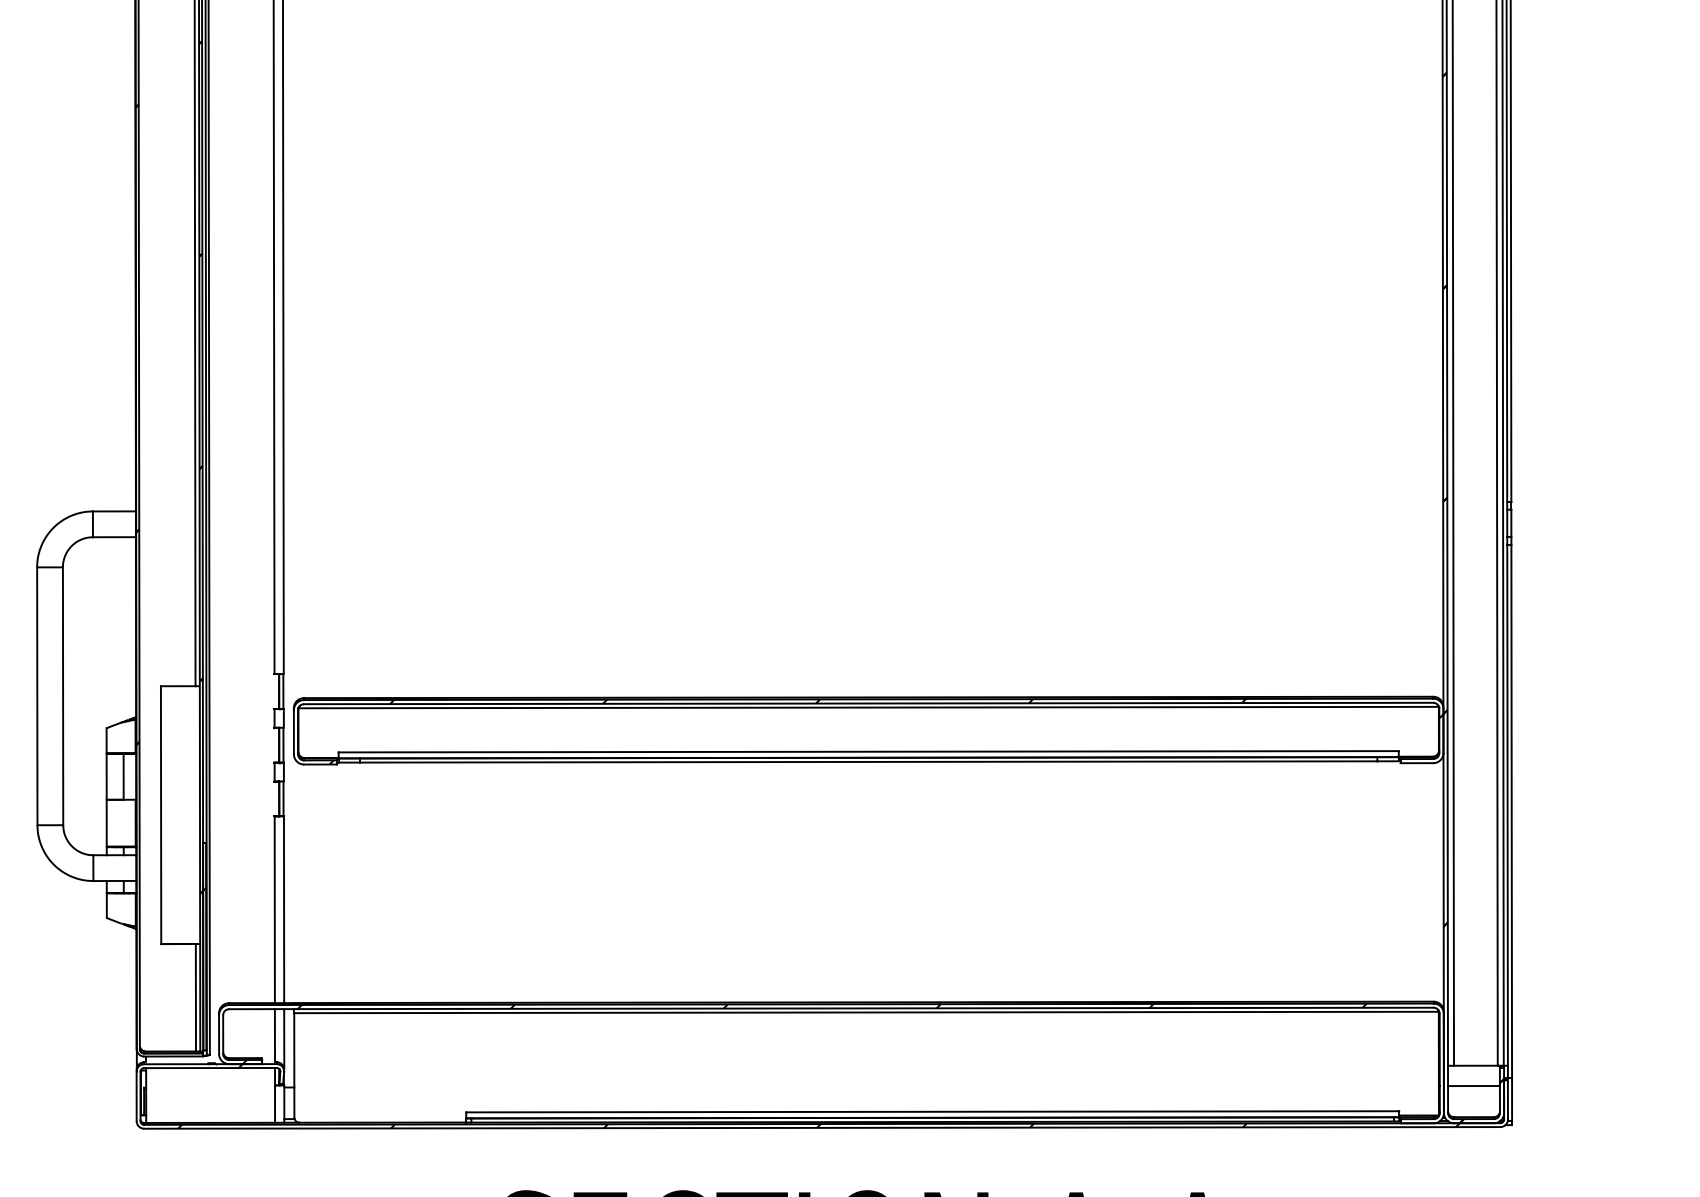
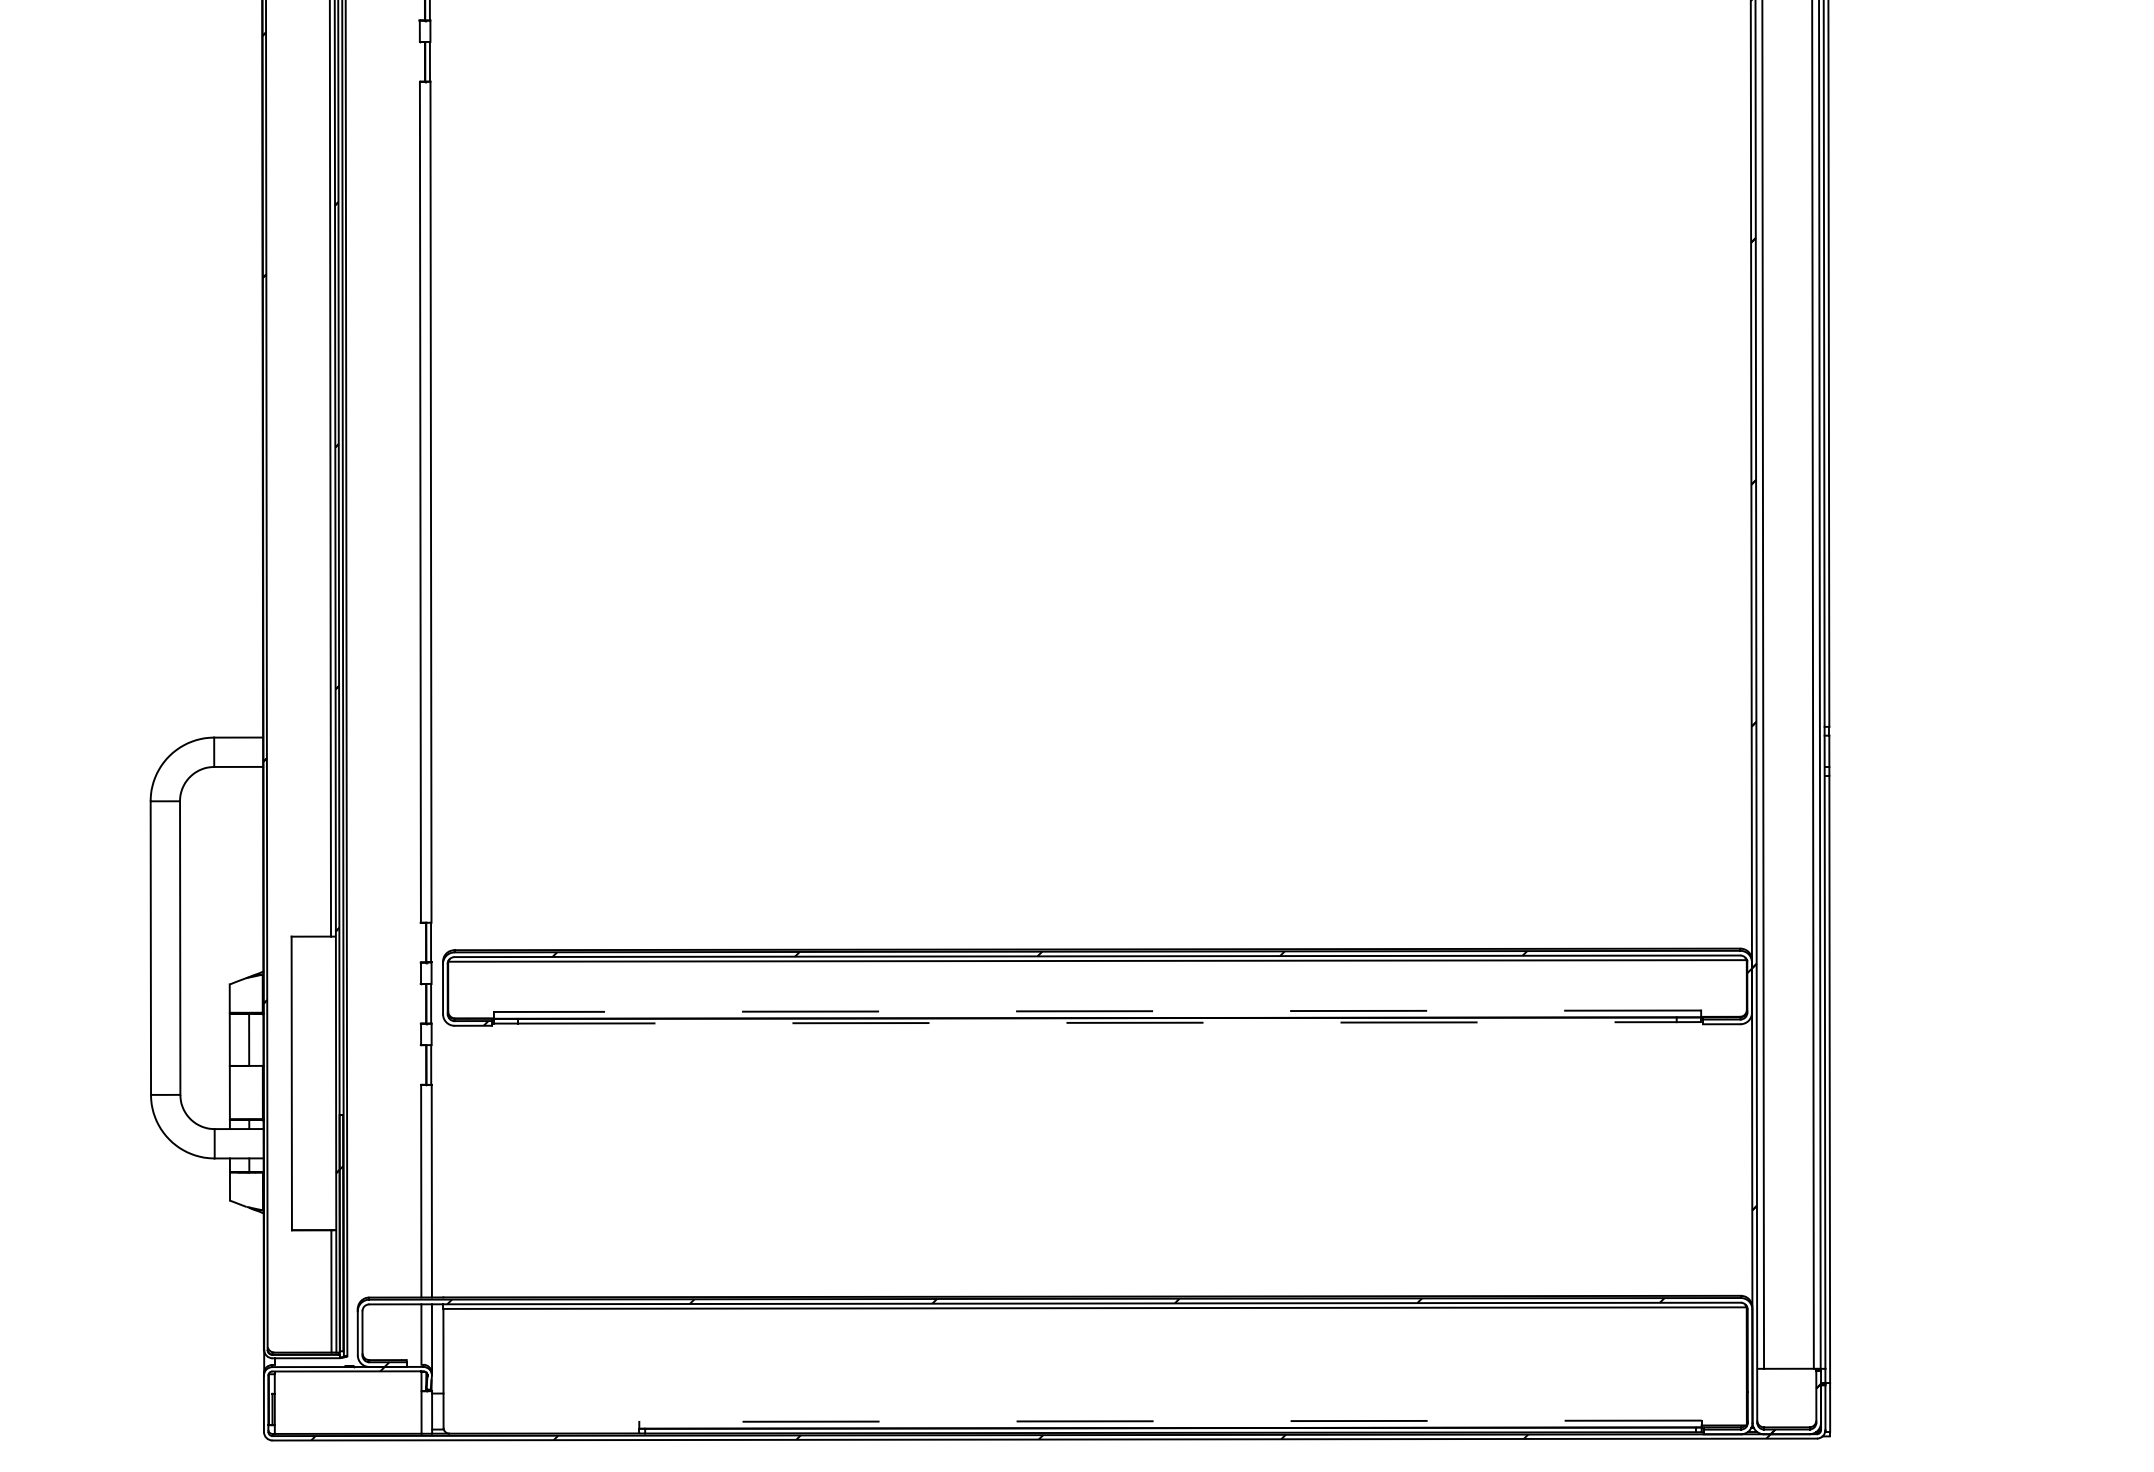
line: (868, 751) -> (1097, 1011), solid -> dashed
line: (869, 761) -> (1098, 1022), solid -> dashed
line: (1473, 1085) -> (1786, 1391), removed
line: (931, 1112) -> (1169, 1421), solid -> dashed

